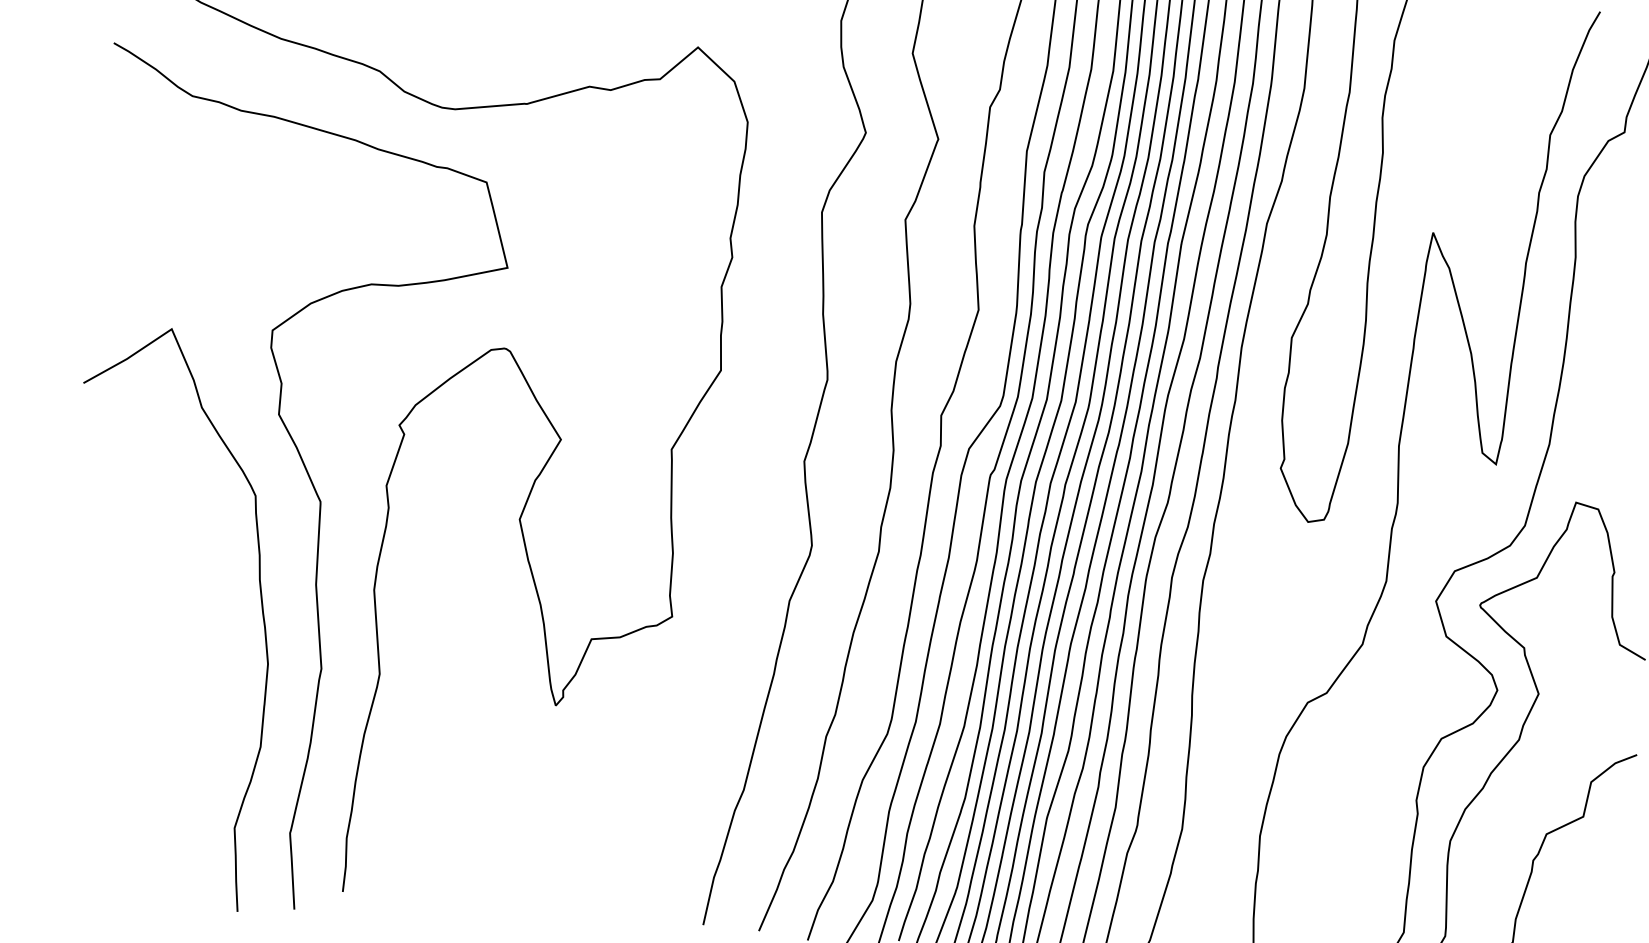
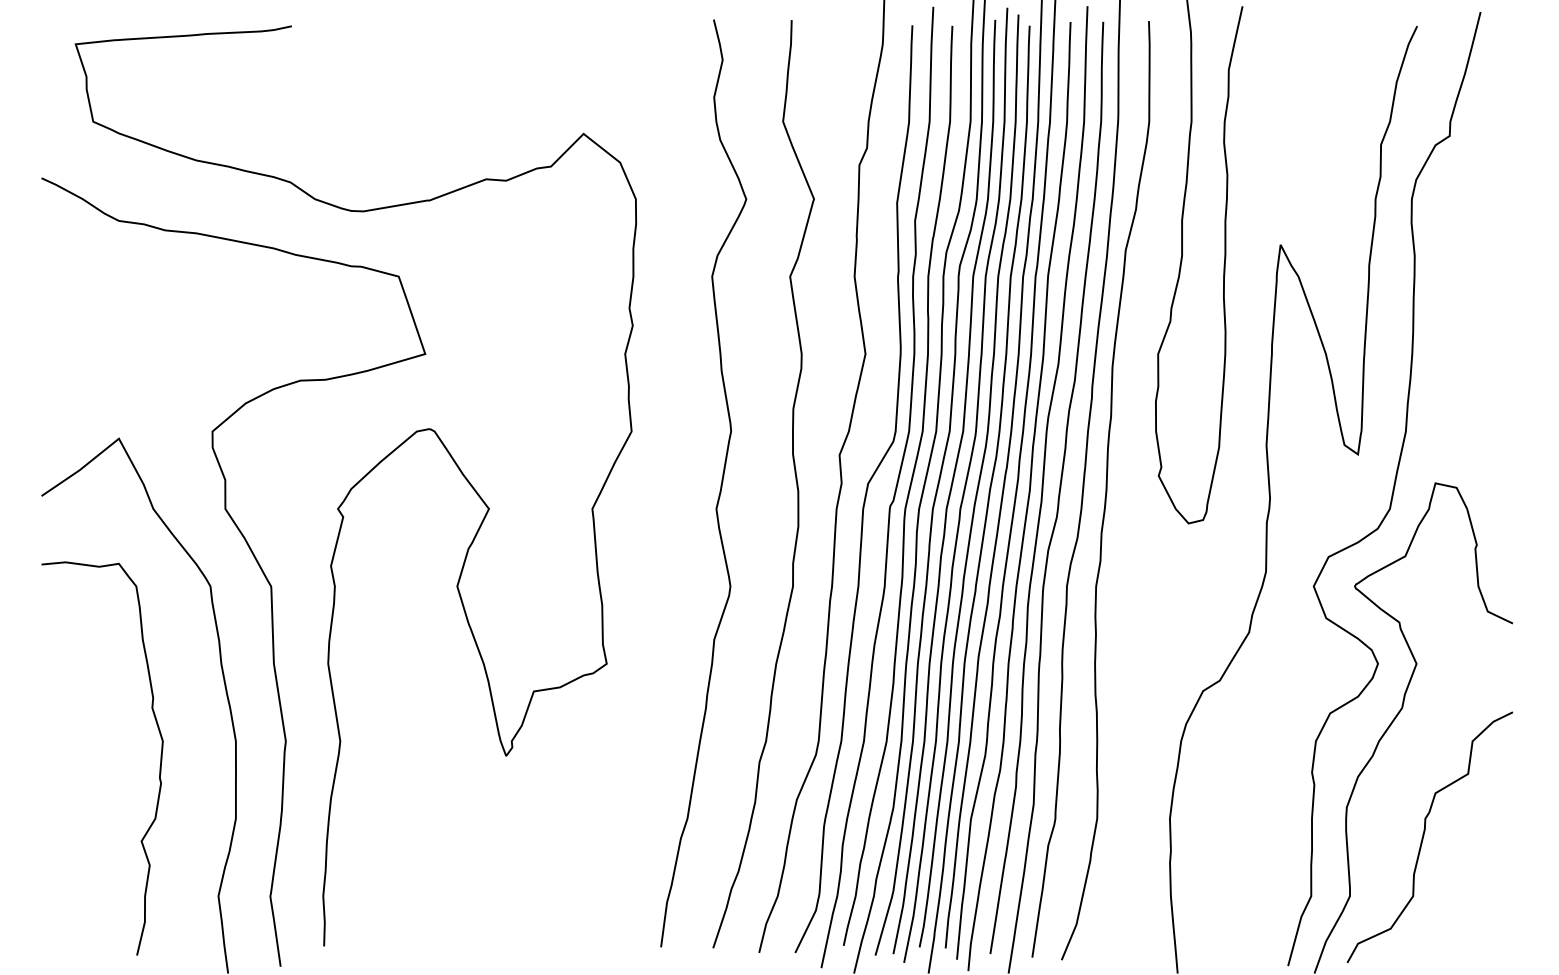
curve: (183, 683) -> (159, 766), added

